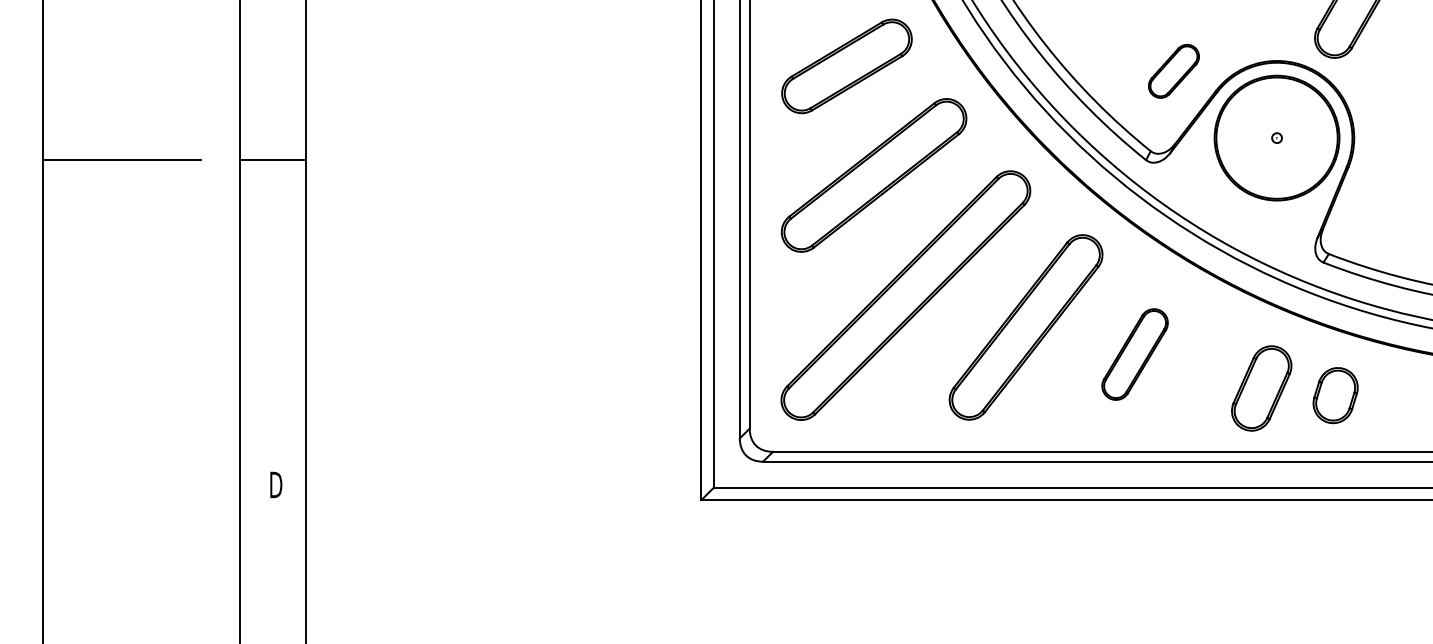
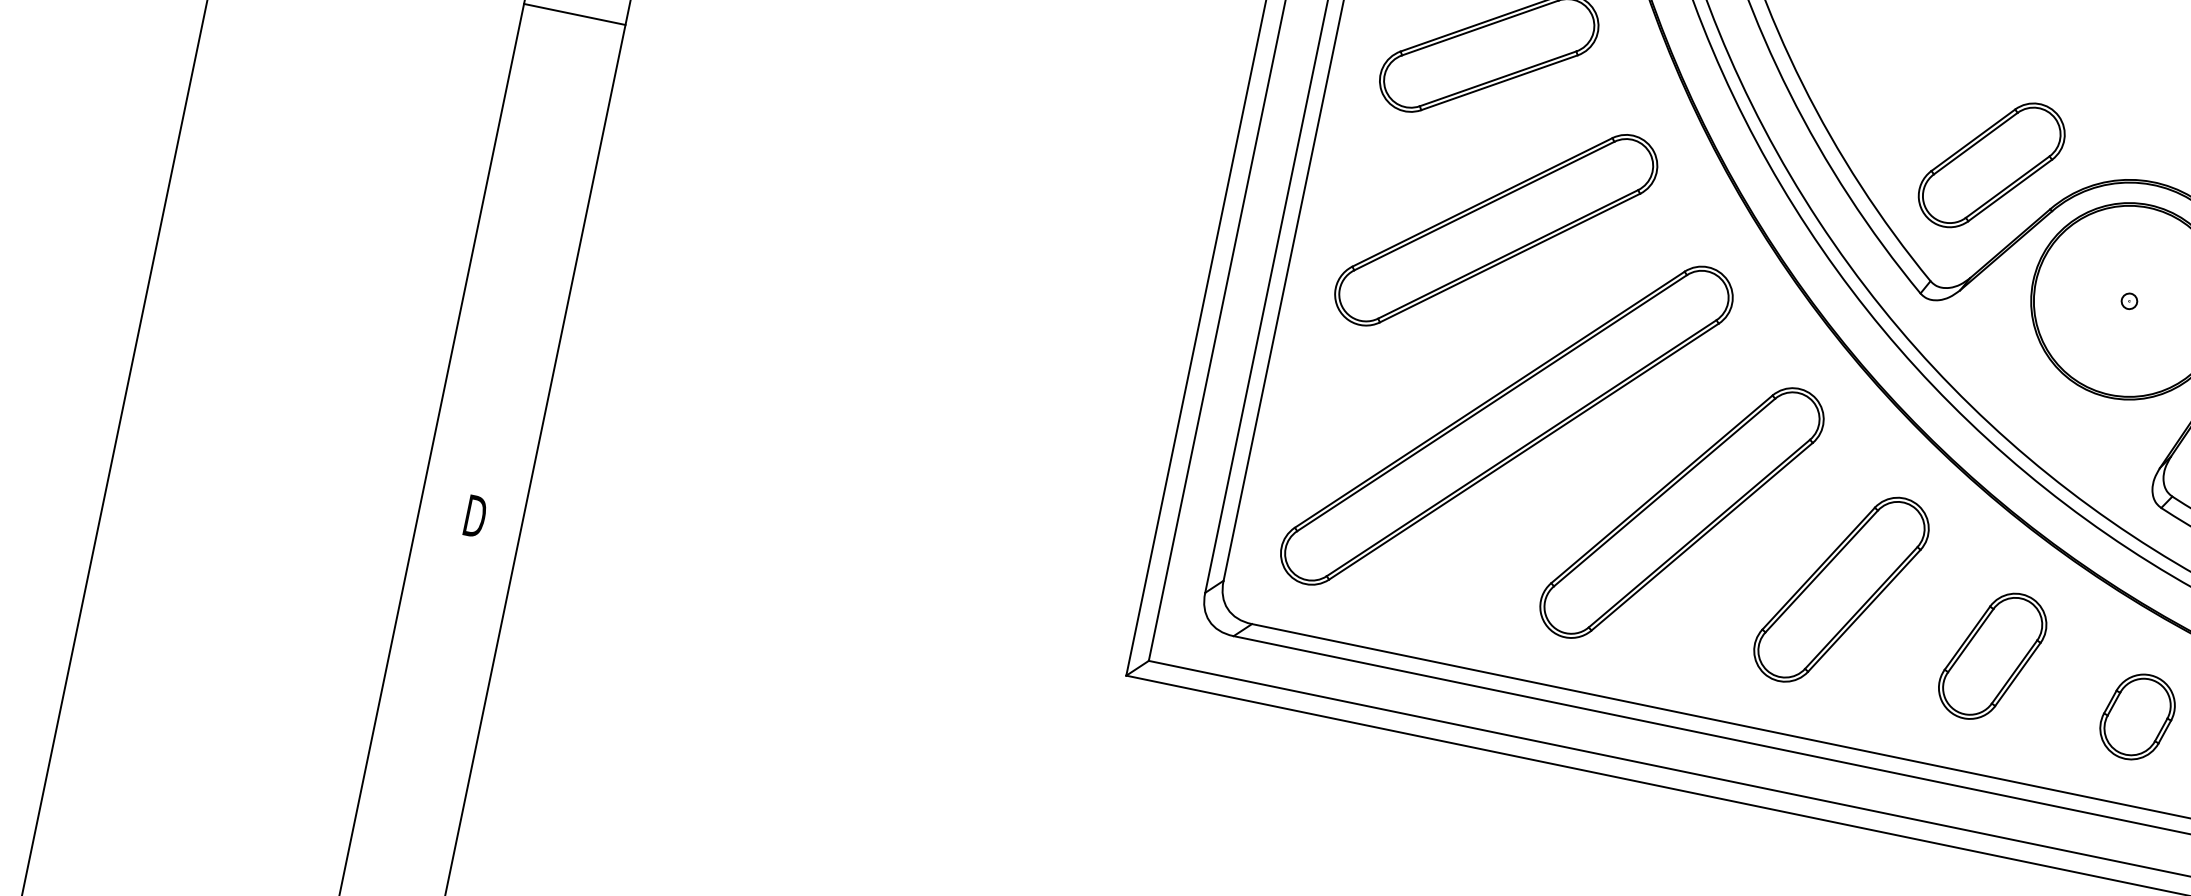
part: (1173, 71) -> (1991, 165), size x1.67
part: (1134, 354) -> (1840, 589), size x1.43
part: (1261, 388) -> (1992, 656), moved

